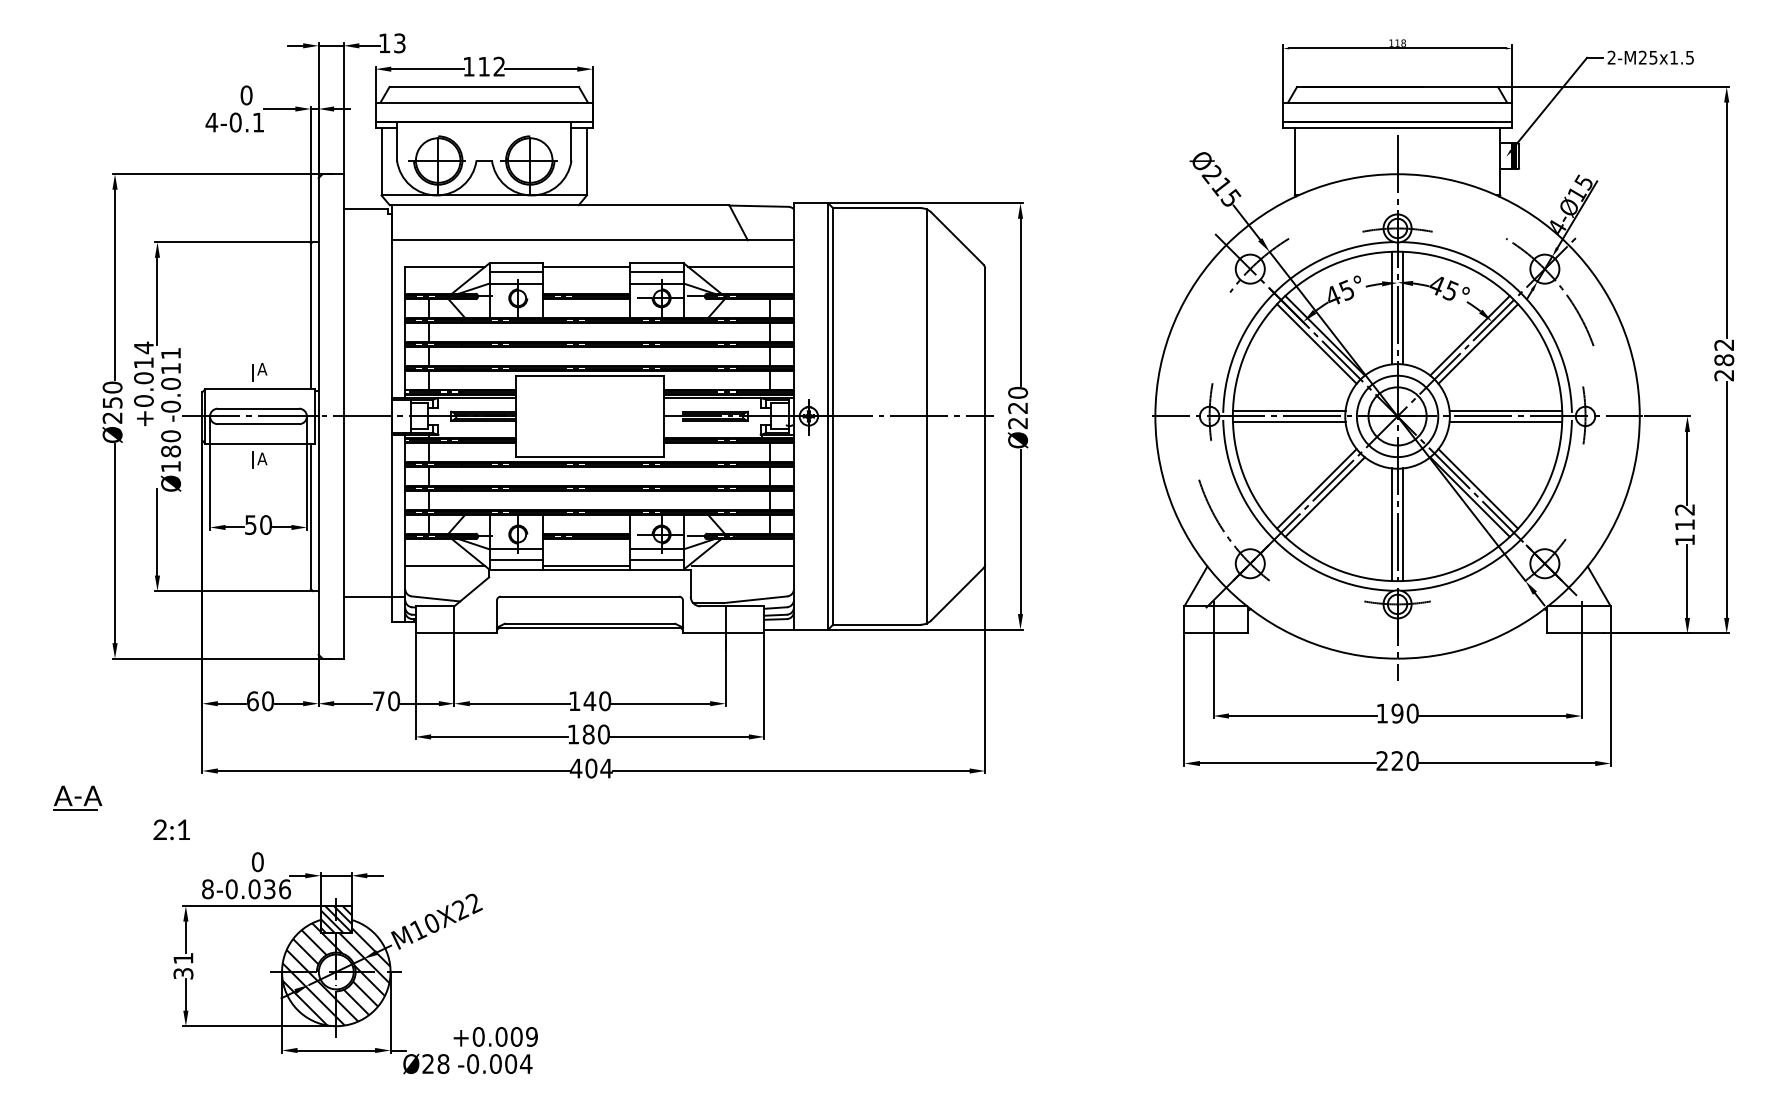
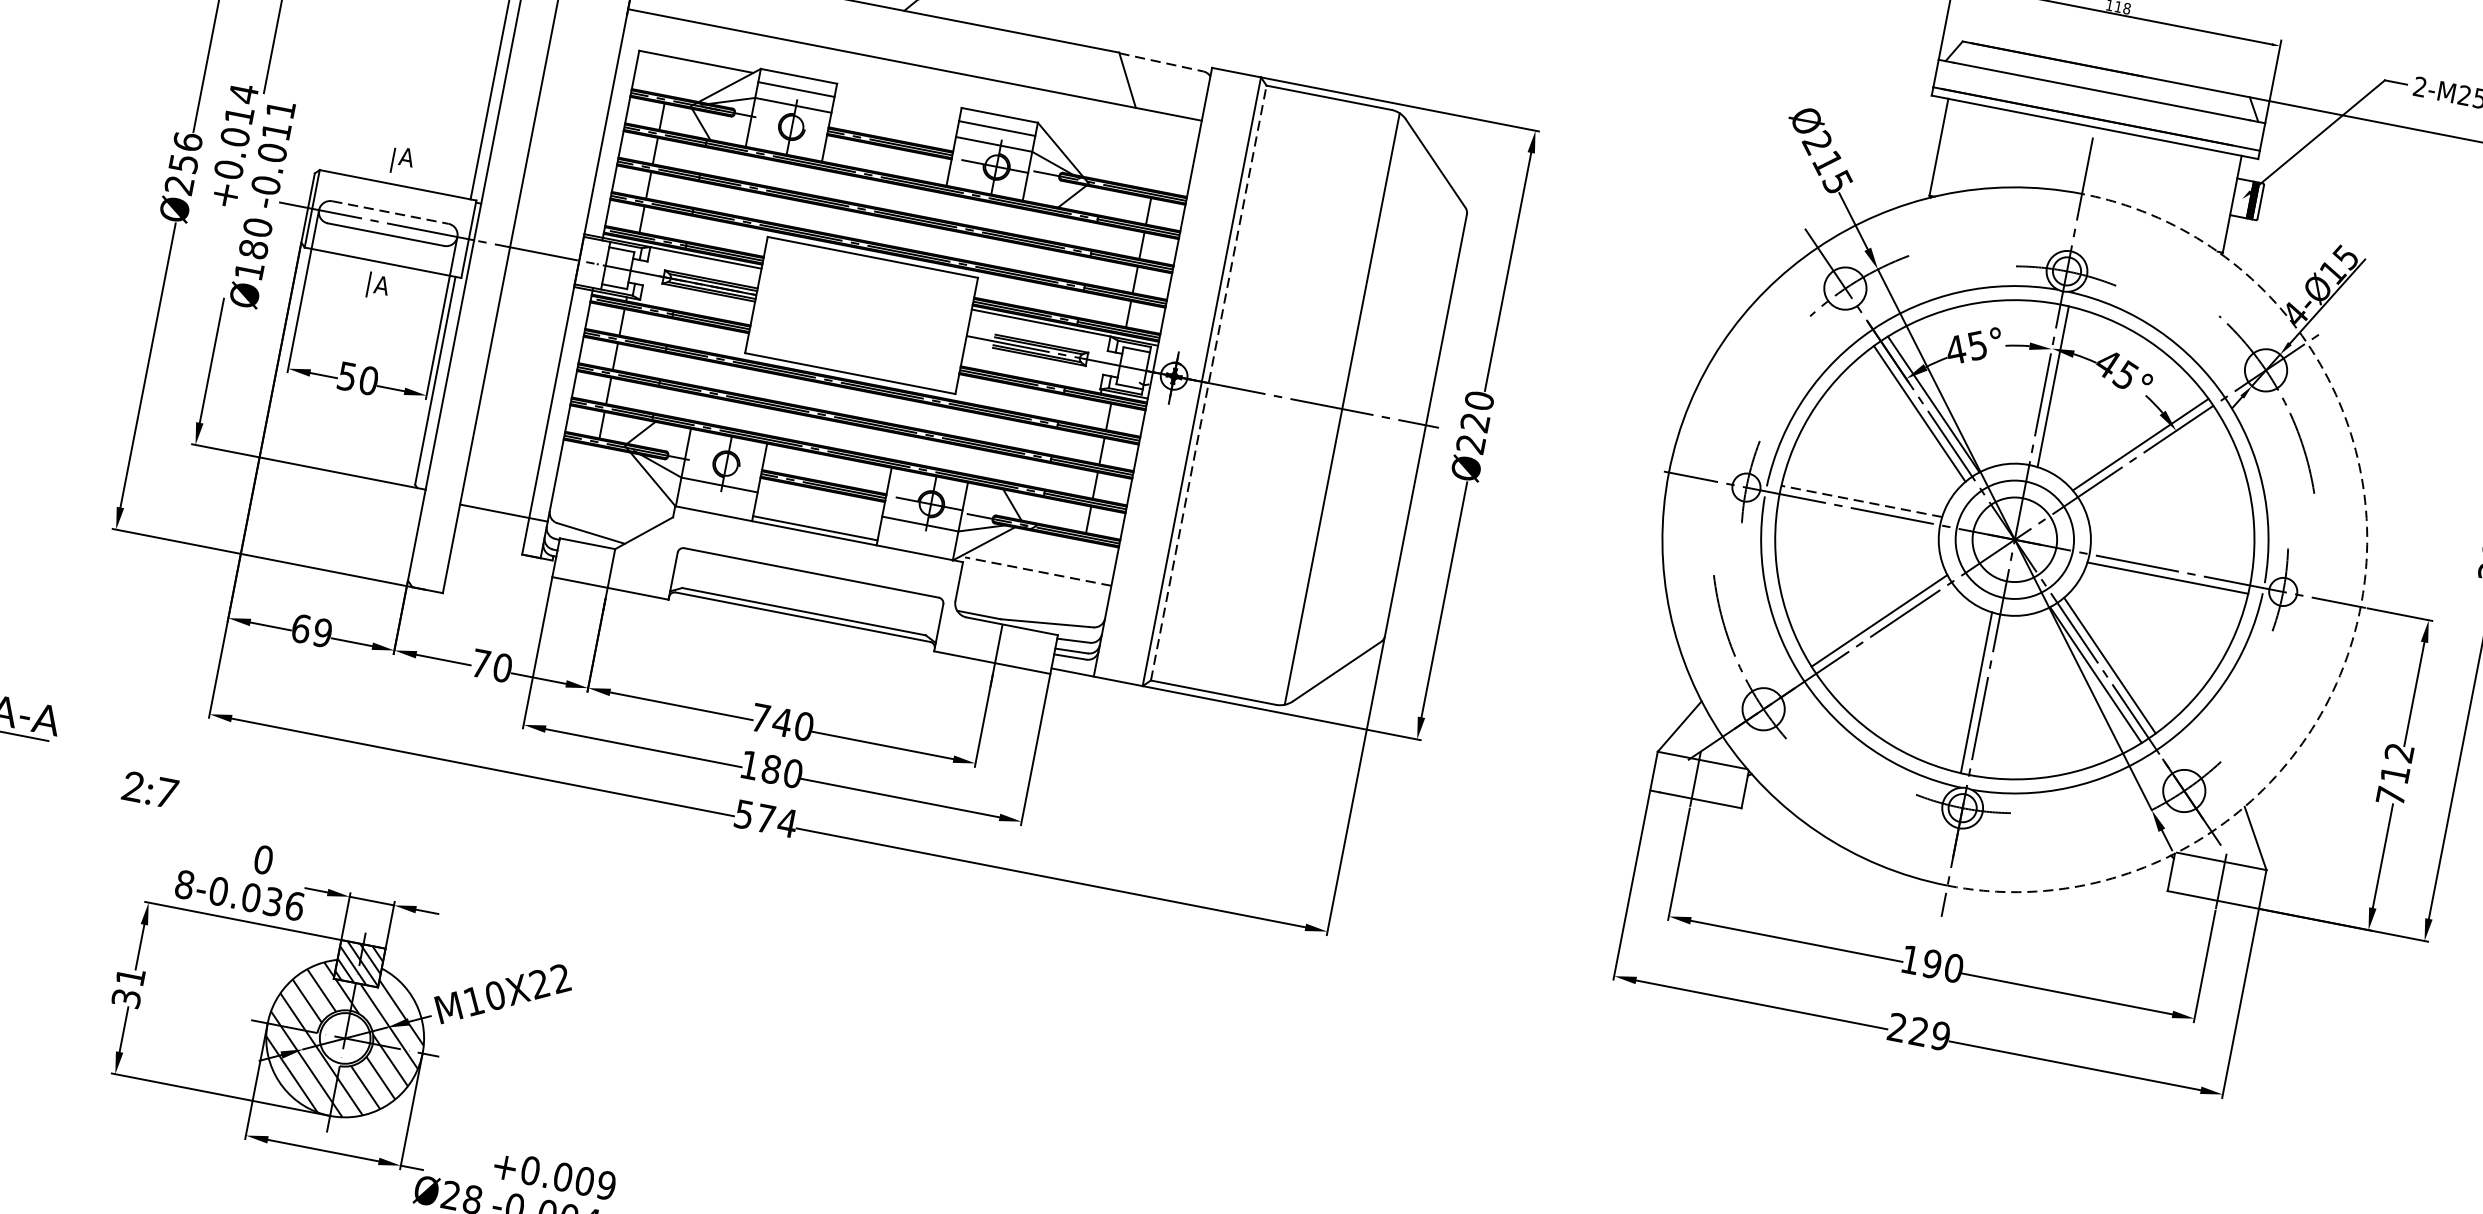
line: (759, 206) -> (1161, 62), solid -> dashed
line: (586, 266) -> (898, 100), removed
line: (741, 266) -> (1119, 143), removed
line: (1391, 307) -> (2036, 382), removed
line: (1478, 343) -> (2150, 458), removed
text: (112, 387) -> (187, 141), Ø250 -> Ø256
line: (258, 408) -> (390, 212), solid -> dashed
line: (1288, 410) -> (1860, 501), solid -> dashed
line: (1505, 410) -> (2170, 561), removed
line: (833, 415) -> (1209, 381), solid -> dashed
arc: (1639, 416) -> (2360, 607), solid -> dashed
line: (1289, 422) -> (1858, 518), removed
line: (1324, 496) -> (1888, 633), removed
line: (1403, 524) -> (1993, 695), removed
text: (1684, 539) -> (2390, 795), 112 -> 712
line: (516, 560) -> (716, 500), removed
line: (656, 560) -> (916, 539), removed
line: (445, 566) -> (613, 489), removed
line: (742, 566) -> (1037, 572), solid -> dashed
text: (574, 700) -> (760, 716), 140 -> 740
text: (267, 701) -> (321, 633), 60 -> 69
text: (1412, 761) -> (1940, 1036), 220 -> 229
text: (583, 768) -> (754, 816), 404 -> 574
text: (183, 829) -> (166, 792), 2:1 -> 2:7

